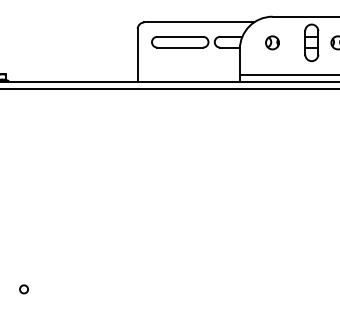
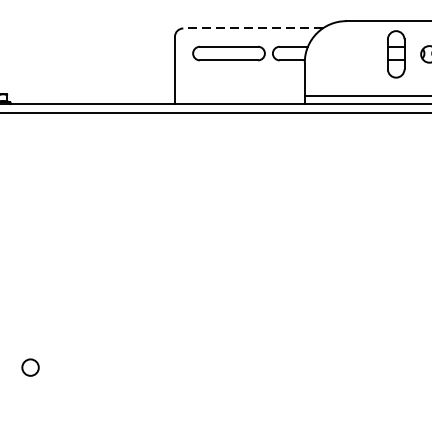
line: (199, 22) -> (253, 28), solid -> dashed
part: (272, 42) -> (346, 53), removed
circle: (23, 289) -> (29, 367), size x1.6

